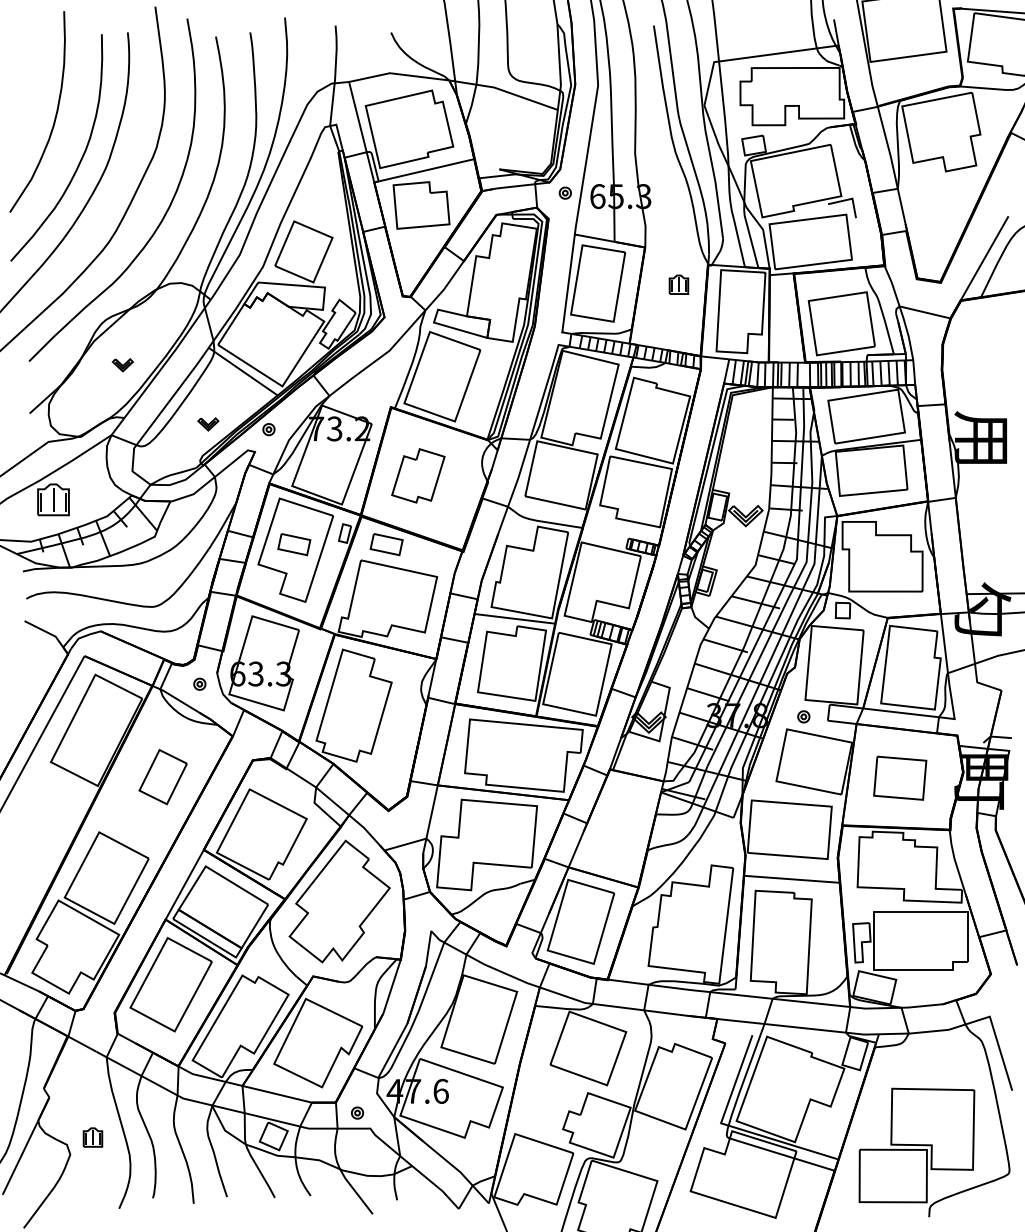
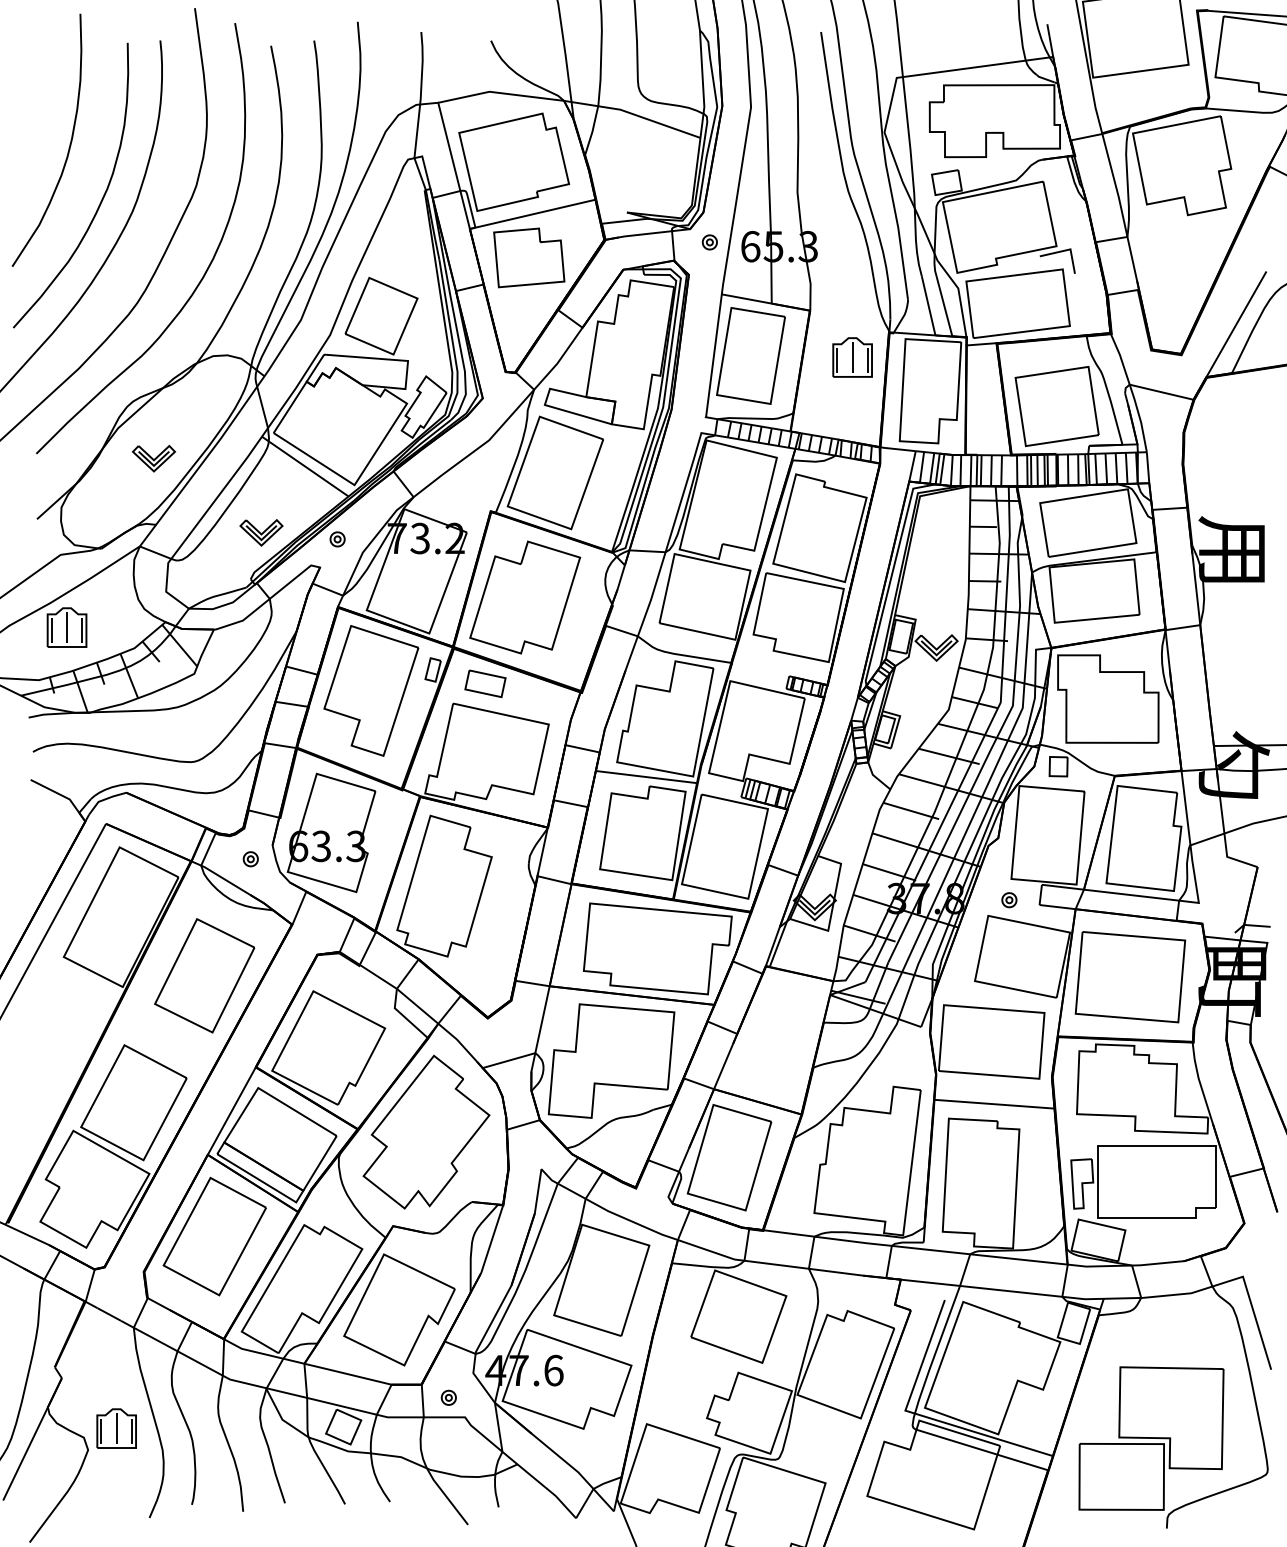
part: (678, 284) -> (852, 357), size x1.67
part: (123, 365) -> (154, 458), size x1.67
part: (208, 424) -> (261, 532), size x1.67
part: (418, 475) -> (525, 597), size x1.67
part: (294, 544) -> (369, 683), removed
part: (162, 776) -> (204, 975), size x1.67
part: (900, 778) -> (1130, 977), size x1.67
part: (92, 1137) -> (116, 1428), size x1.67

